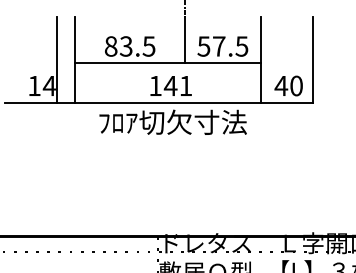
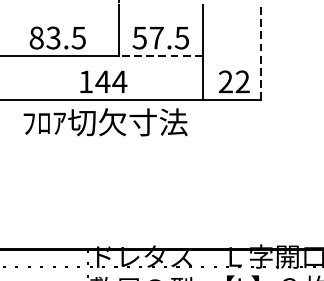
line: (313, 59) -> (261, 52), solid -> dashed
line: (222, 63) -> (160, 56), solid -> dashed
text: (185, 85) -> (119, 81), 141 -> 144
text: (288, 85) -> (233, 81), 40 -> 22

